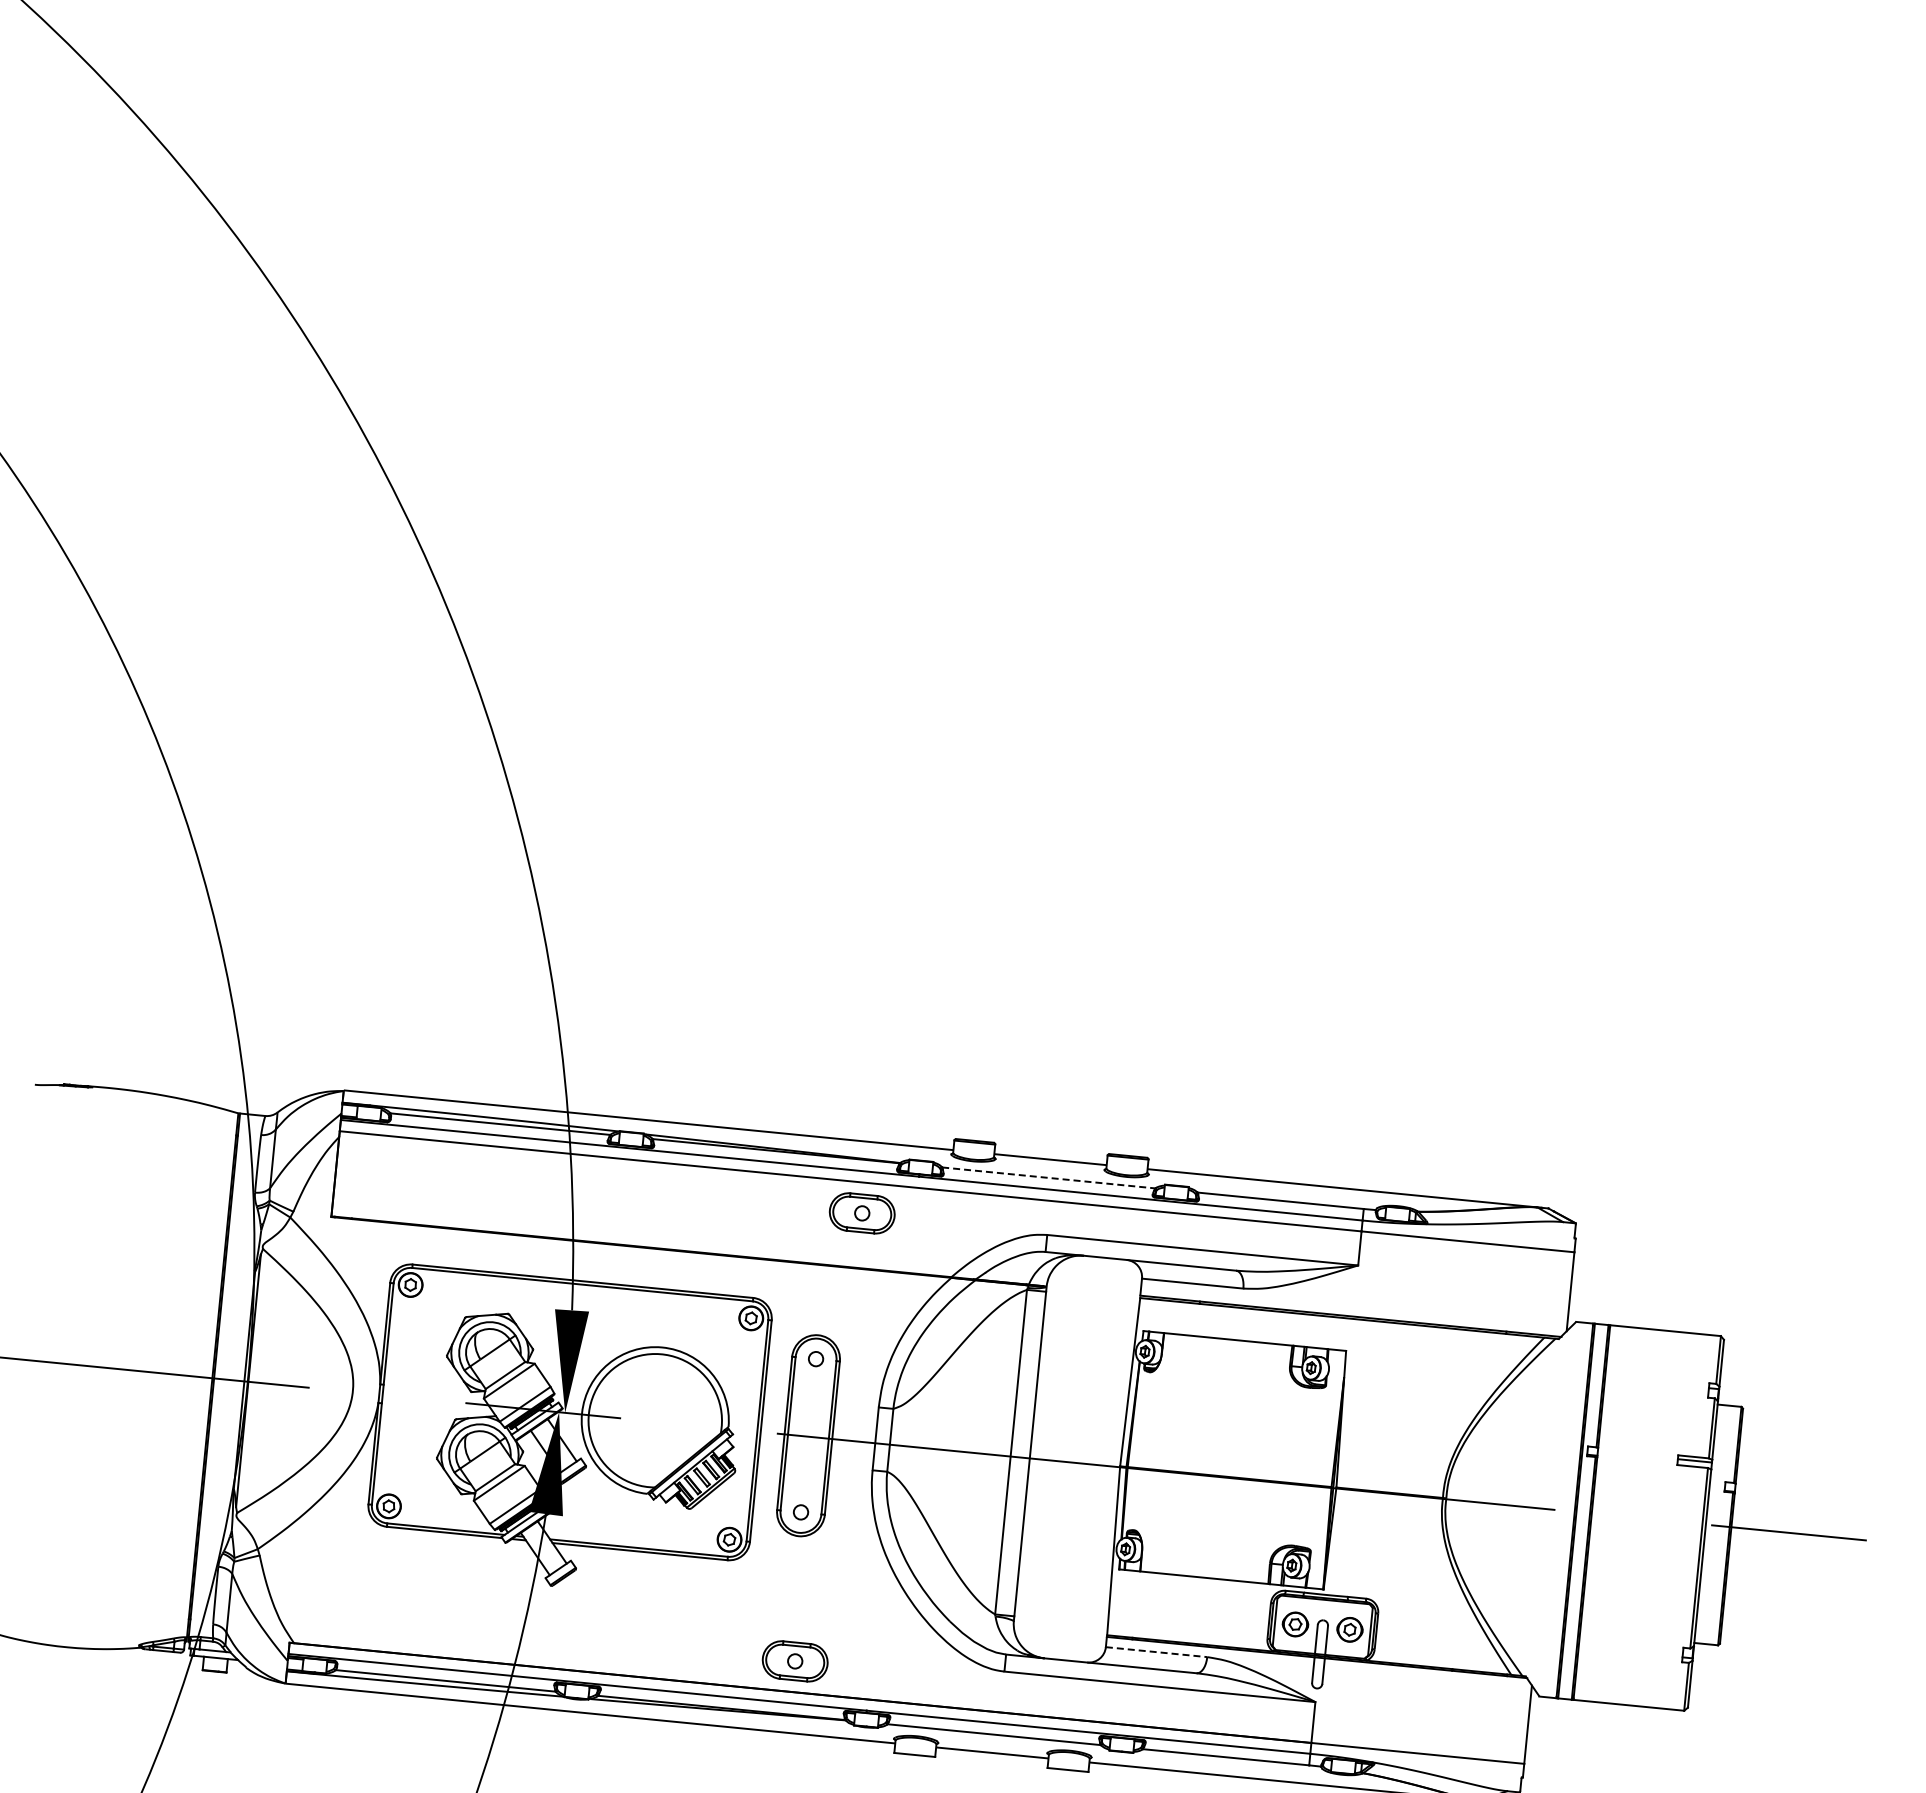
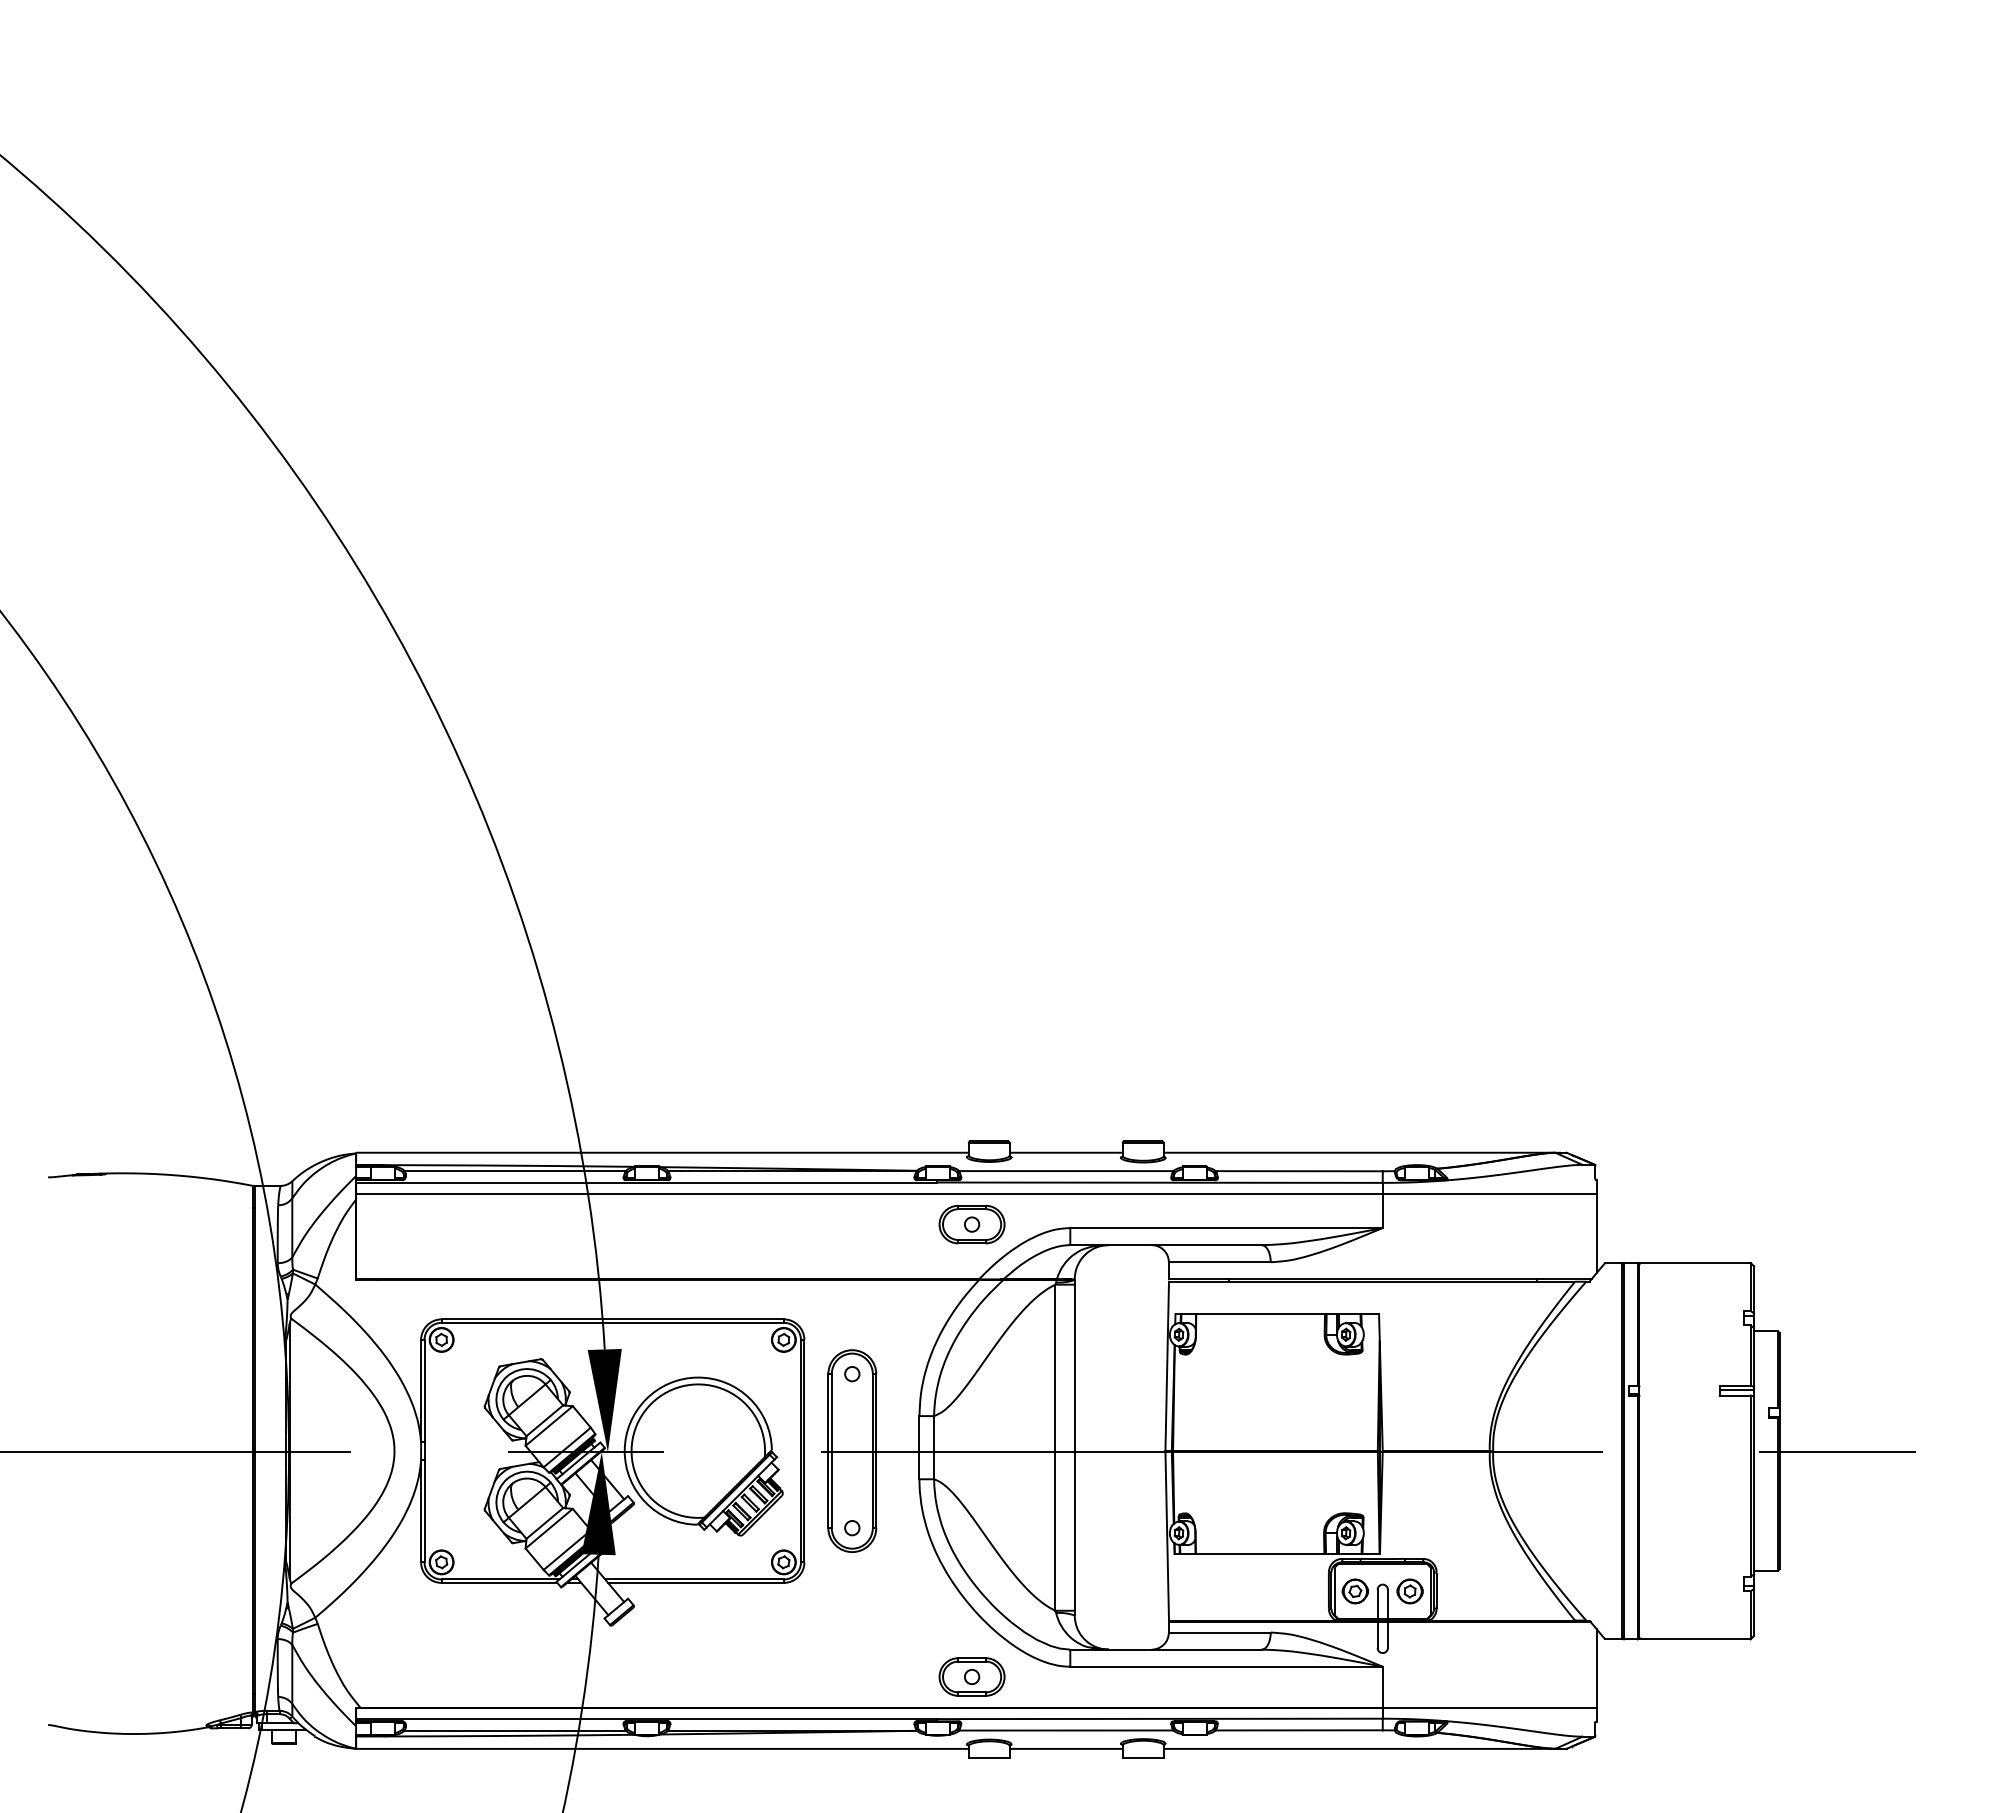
line: (1048, 1178) -> (1066, 1171), dashed -> solid
part: (861, 1213) -> (971, 1224), moved
line: (1156, 1652) -> (1219, 1632), dashed -> solid
part: (794, 1660) -> (971, 1676), moved

